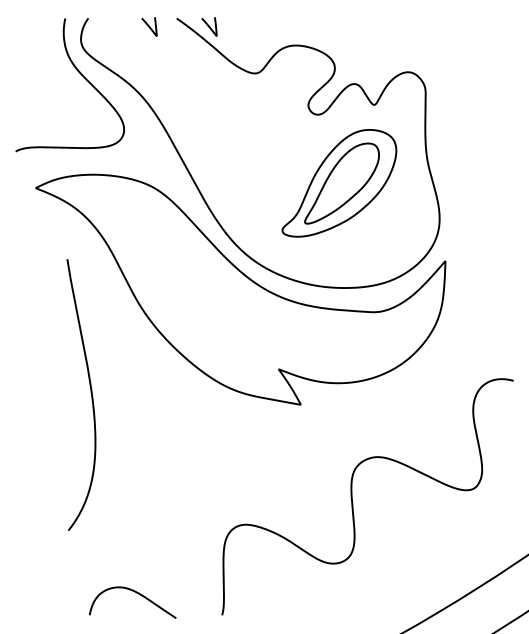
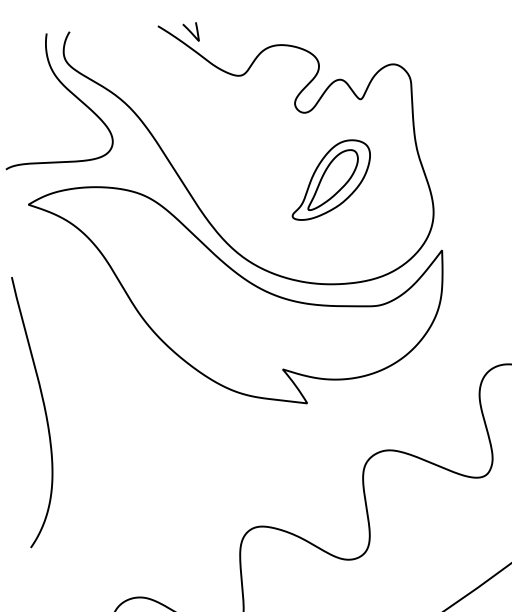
curve: (149, 26) -> (131, 35), removed
part: (338, 183) -> (330, 180), size x0.71
curve: (90, 393) -> (43, 409), moved

